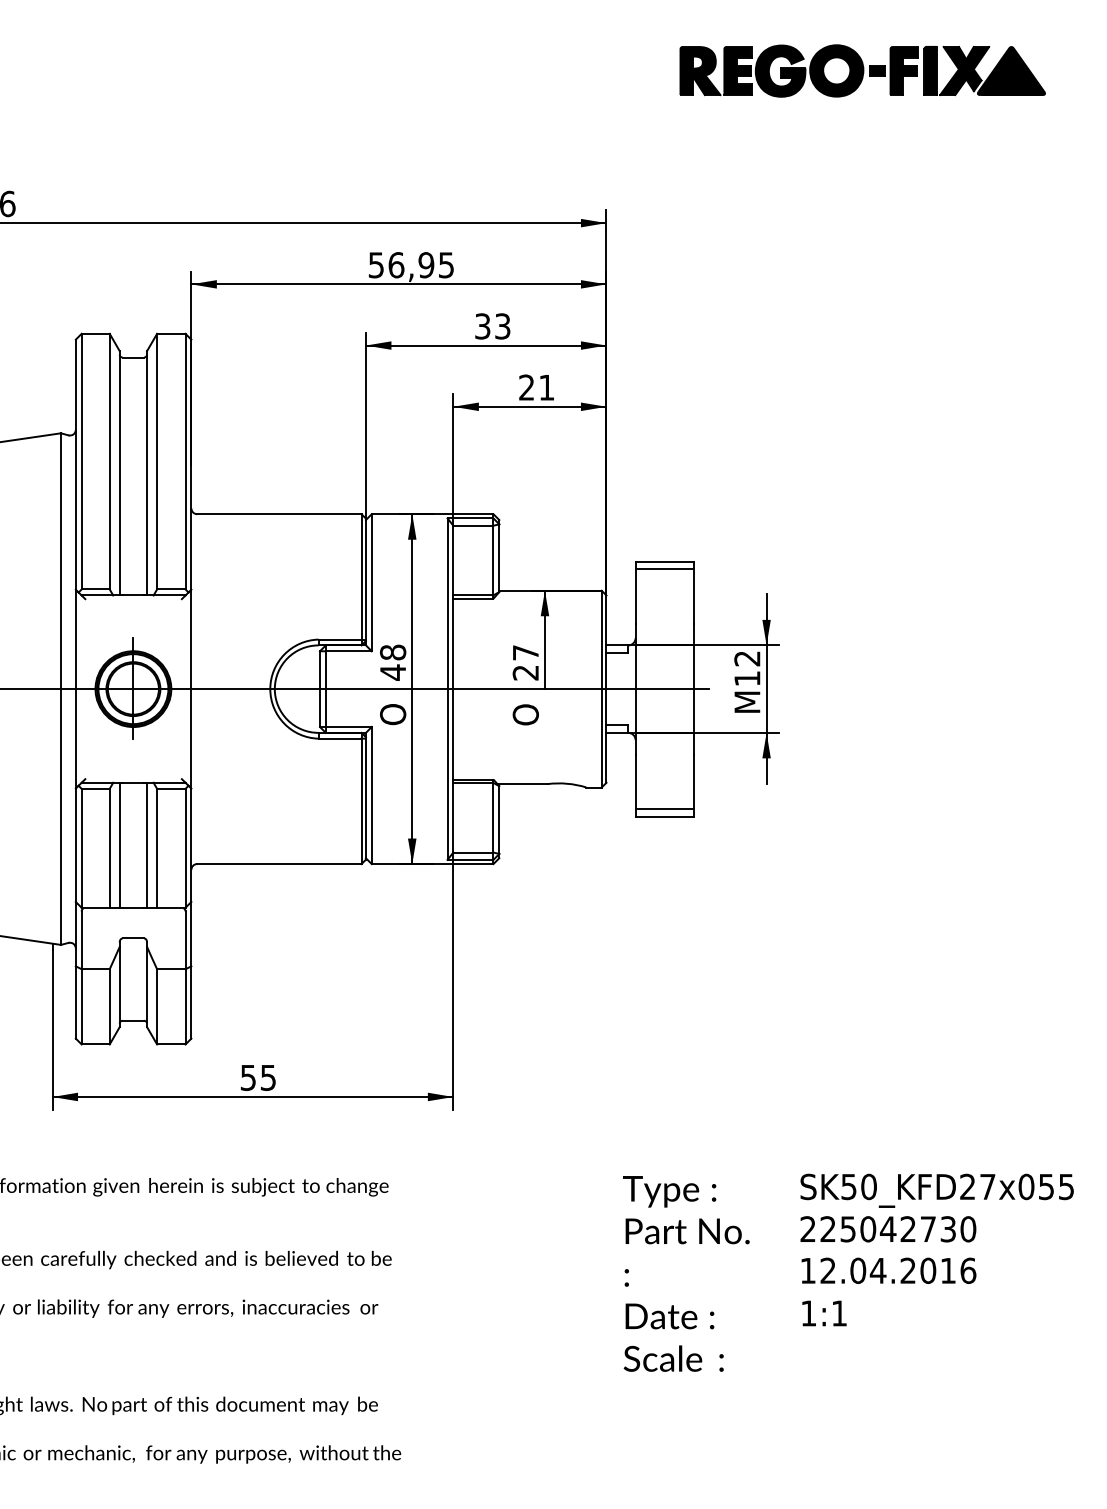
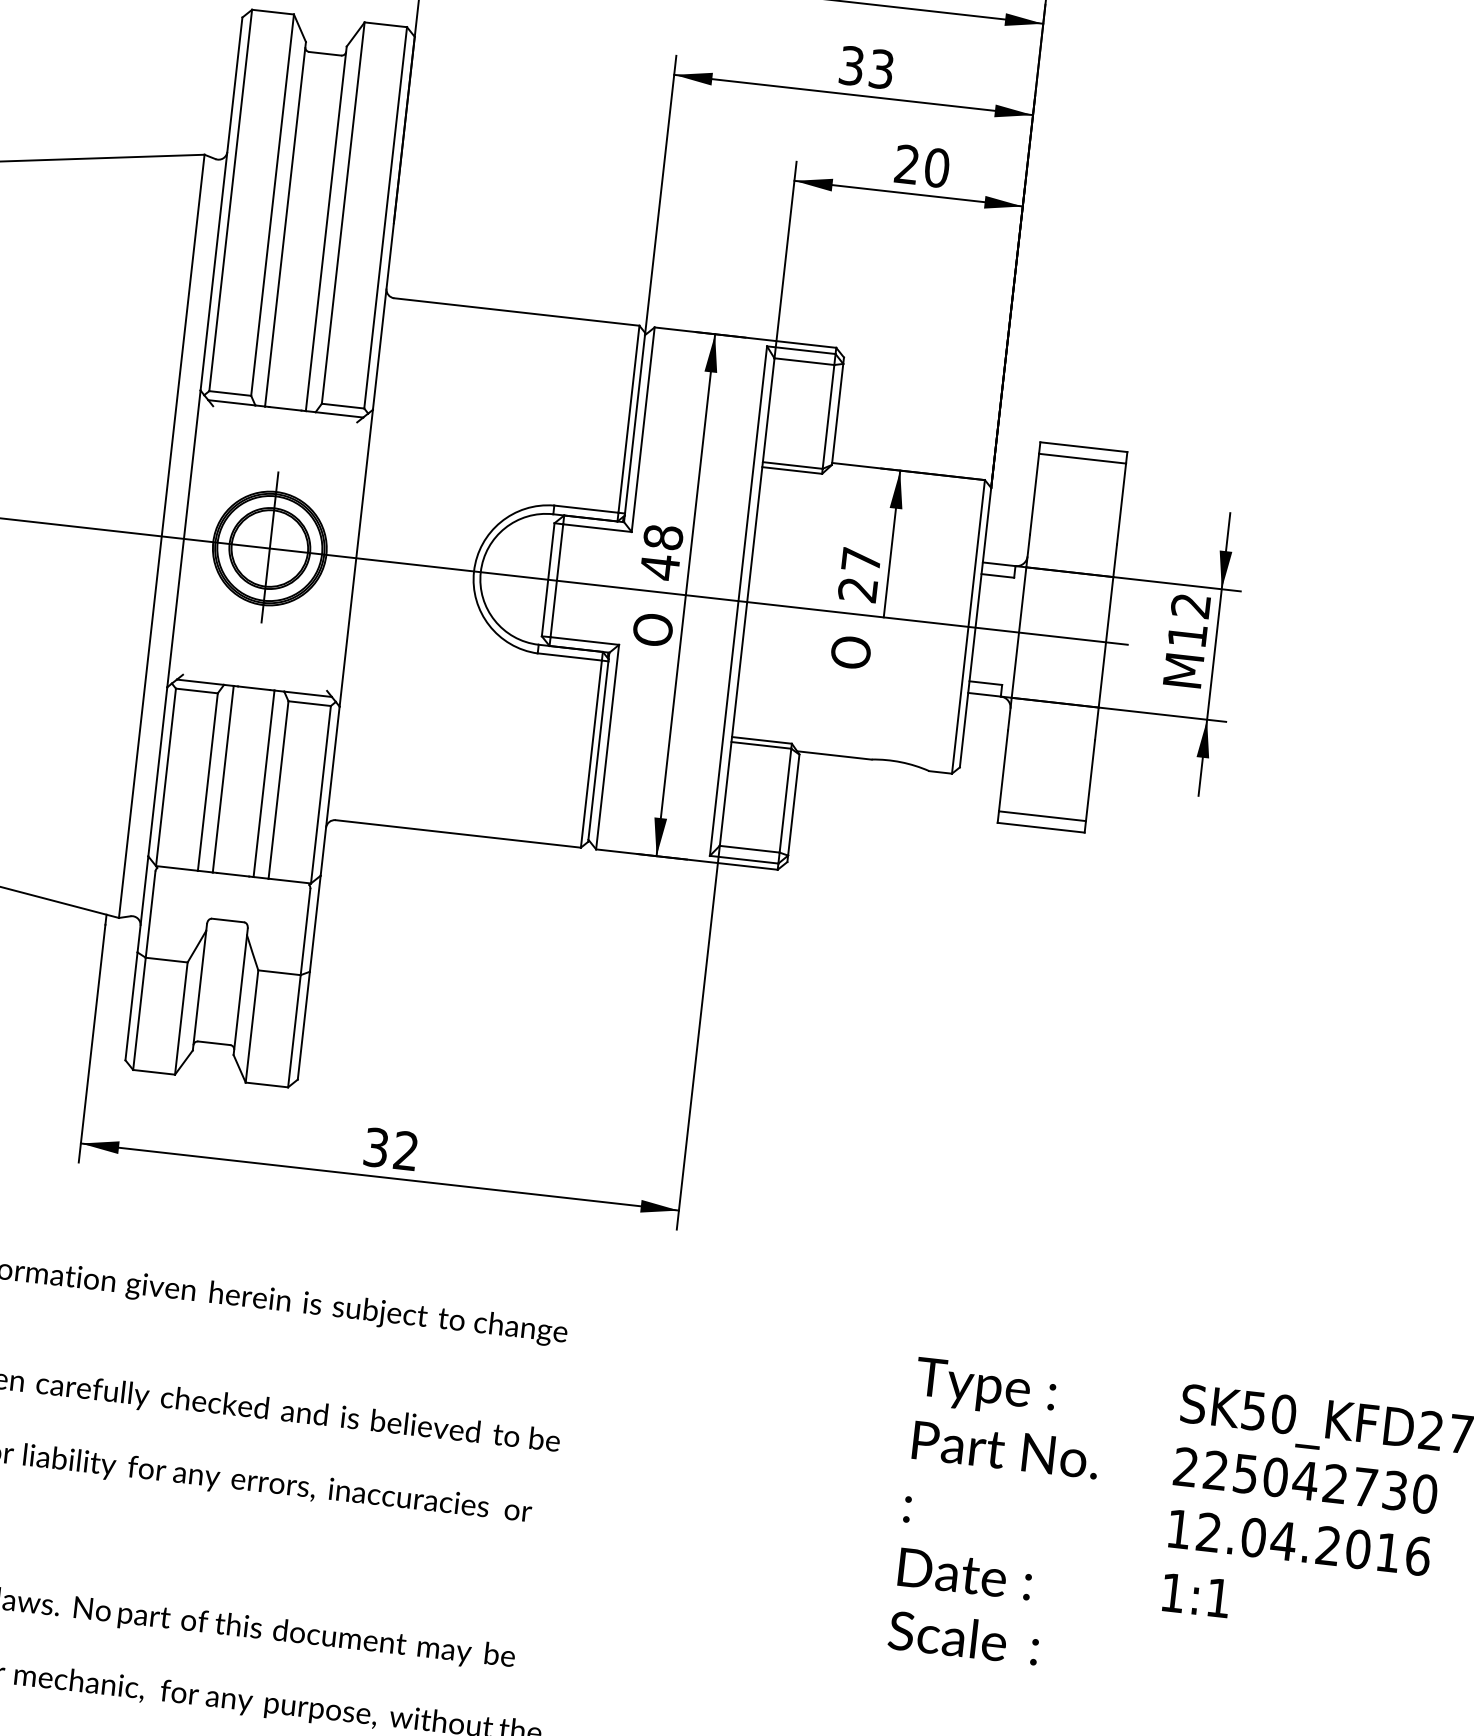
text: (546, 387) -> (936, 167), 21 -> 20
text: (258, 1077) -> (391, 1148), 55 -> 32

